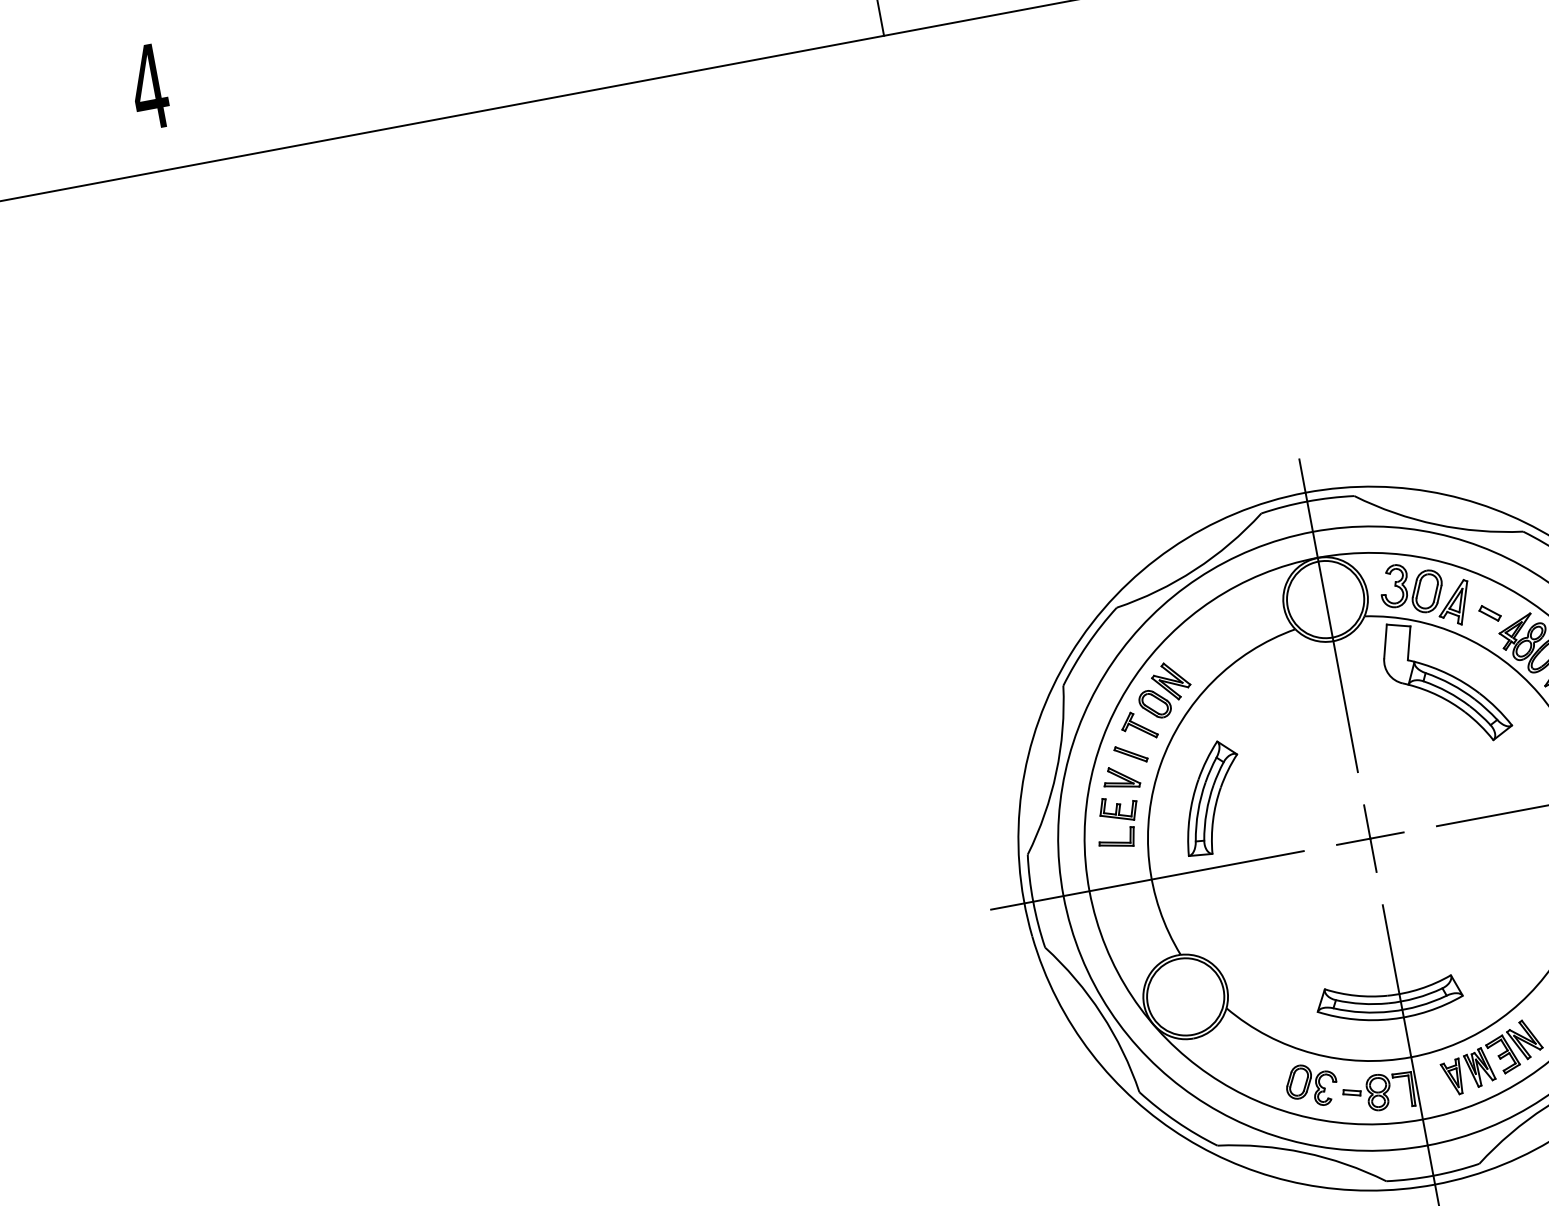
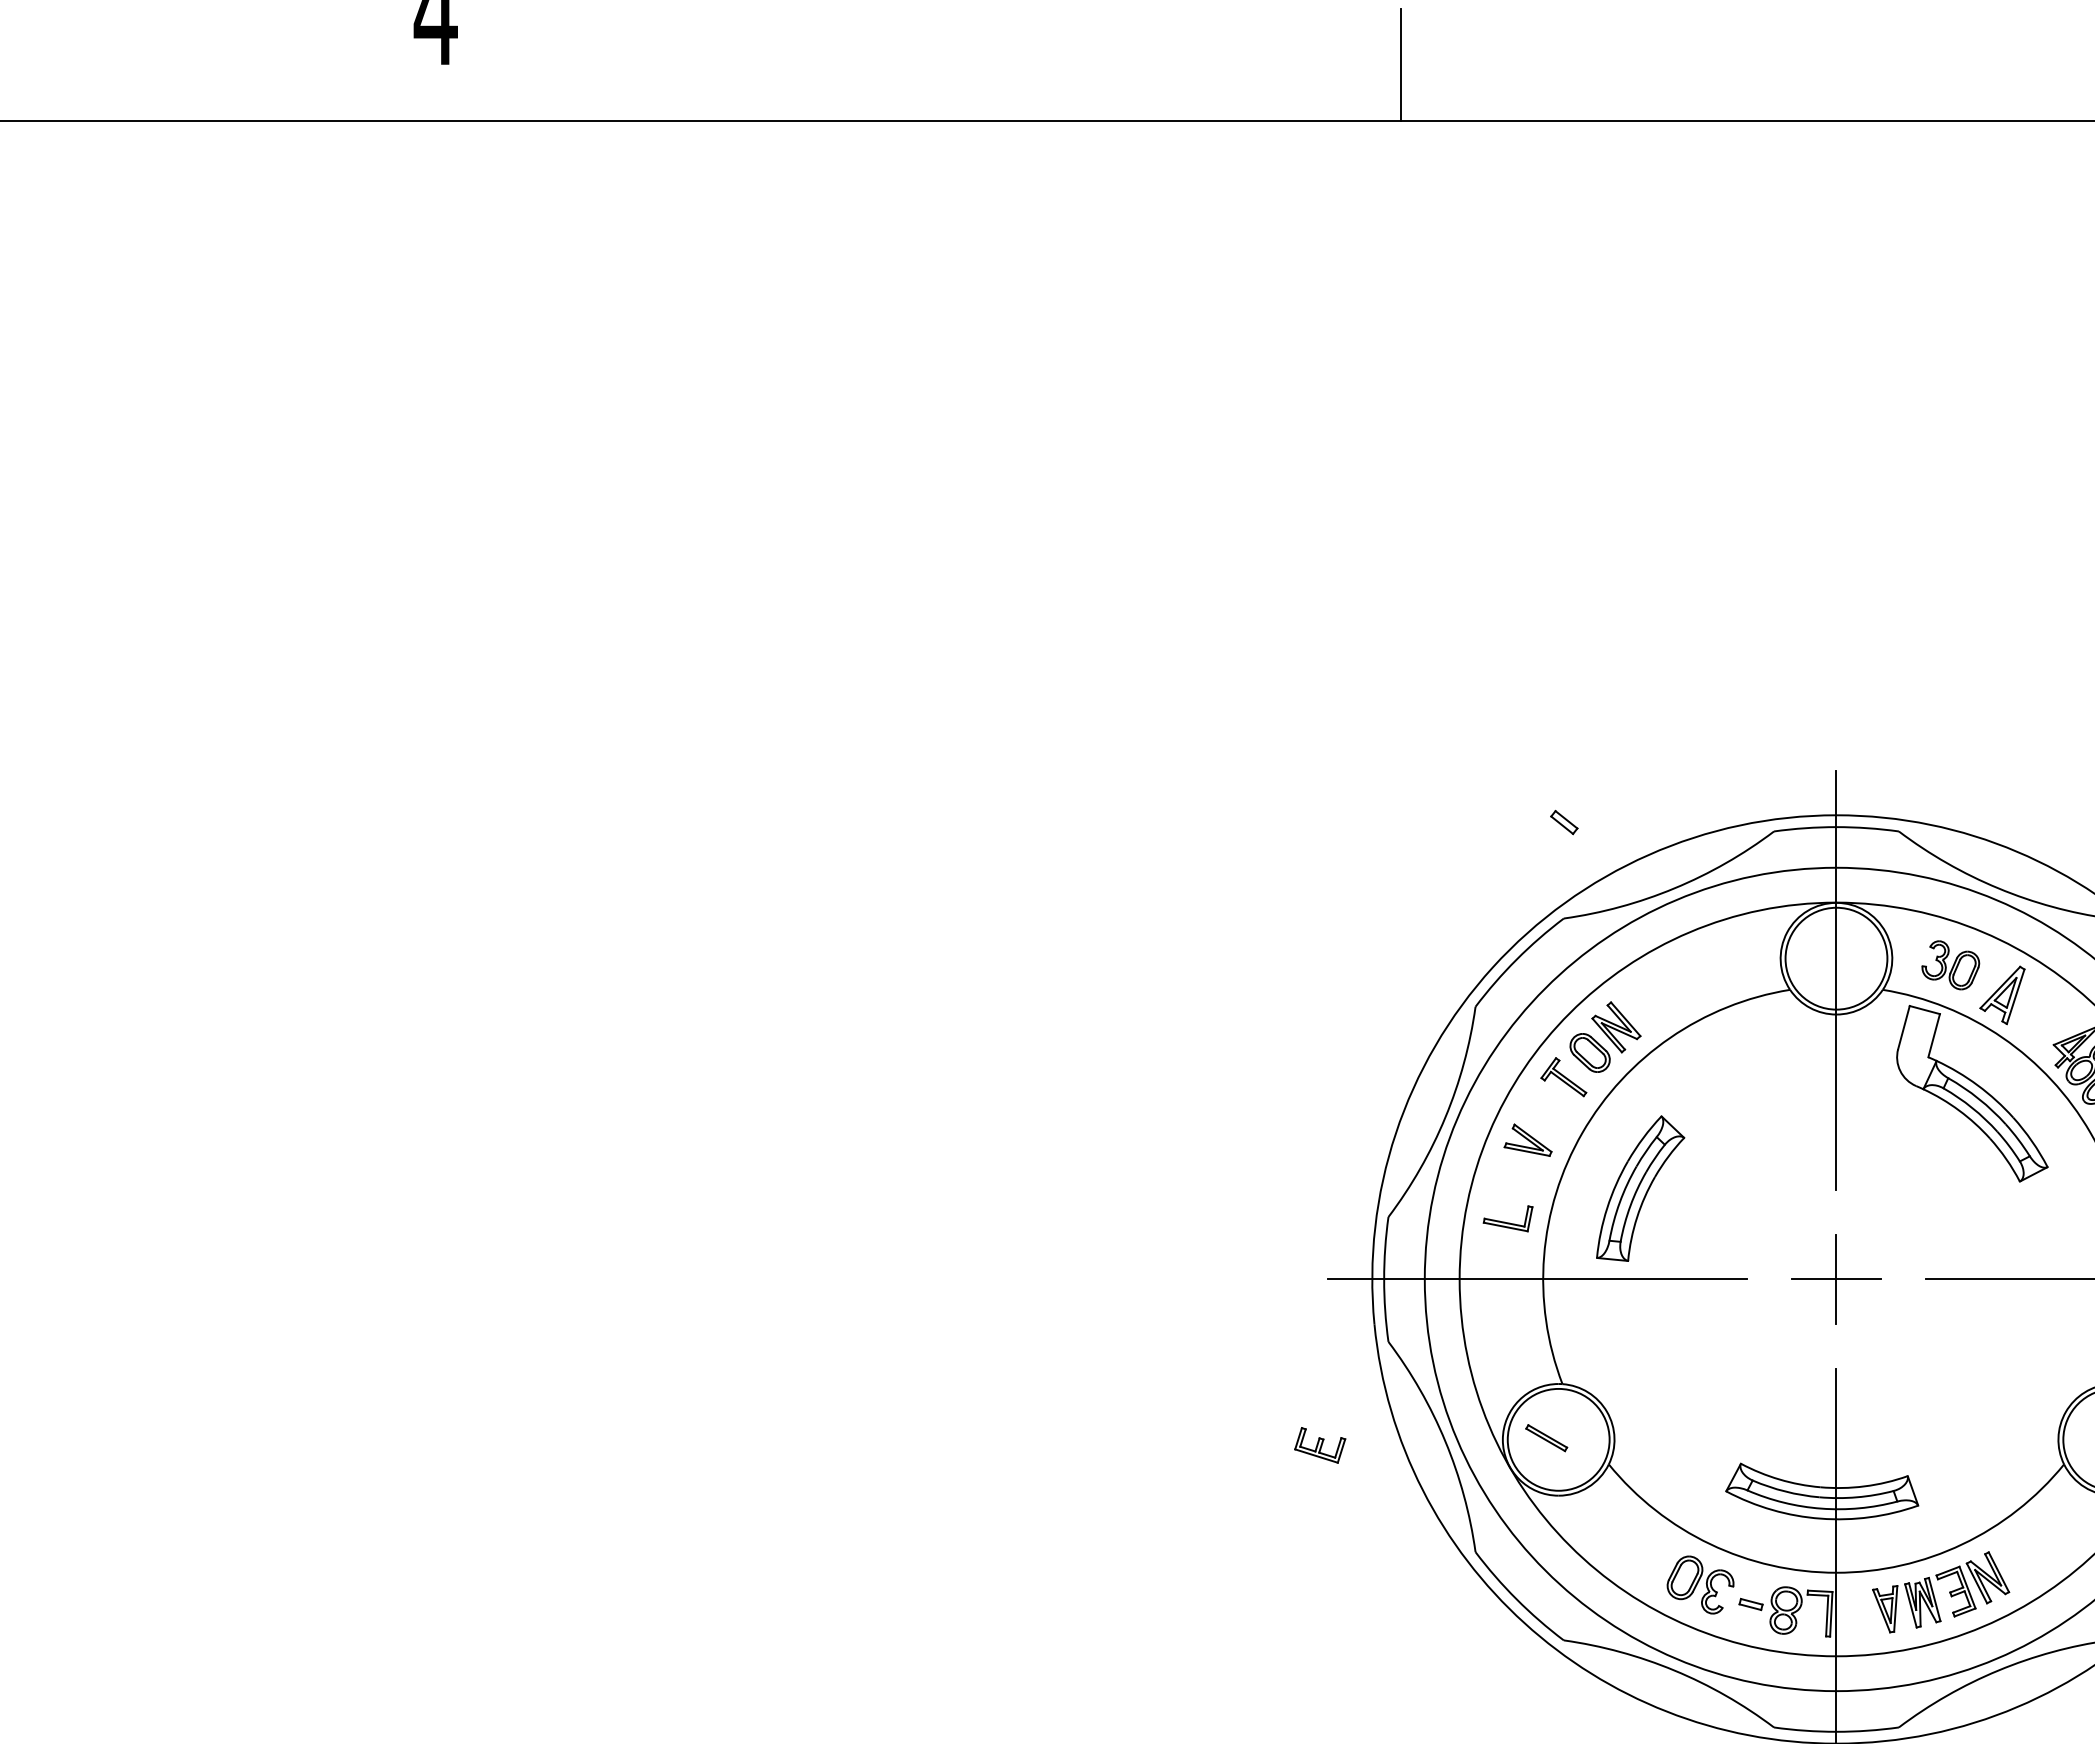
part: (1411, 588) -> (1950, 965), size x0.7
part: (1490, 613) -> (1564, 822), moved
part: (1130, 754) -> (1546, 1438), moved
part: (1118, 809) -> (1320, 1445), moved

